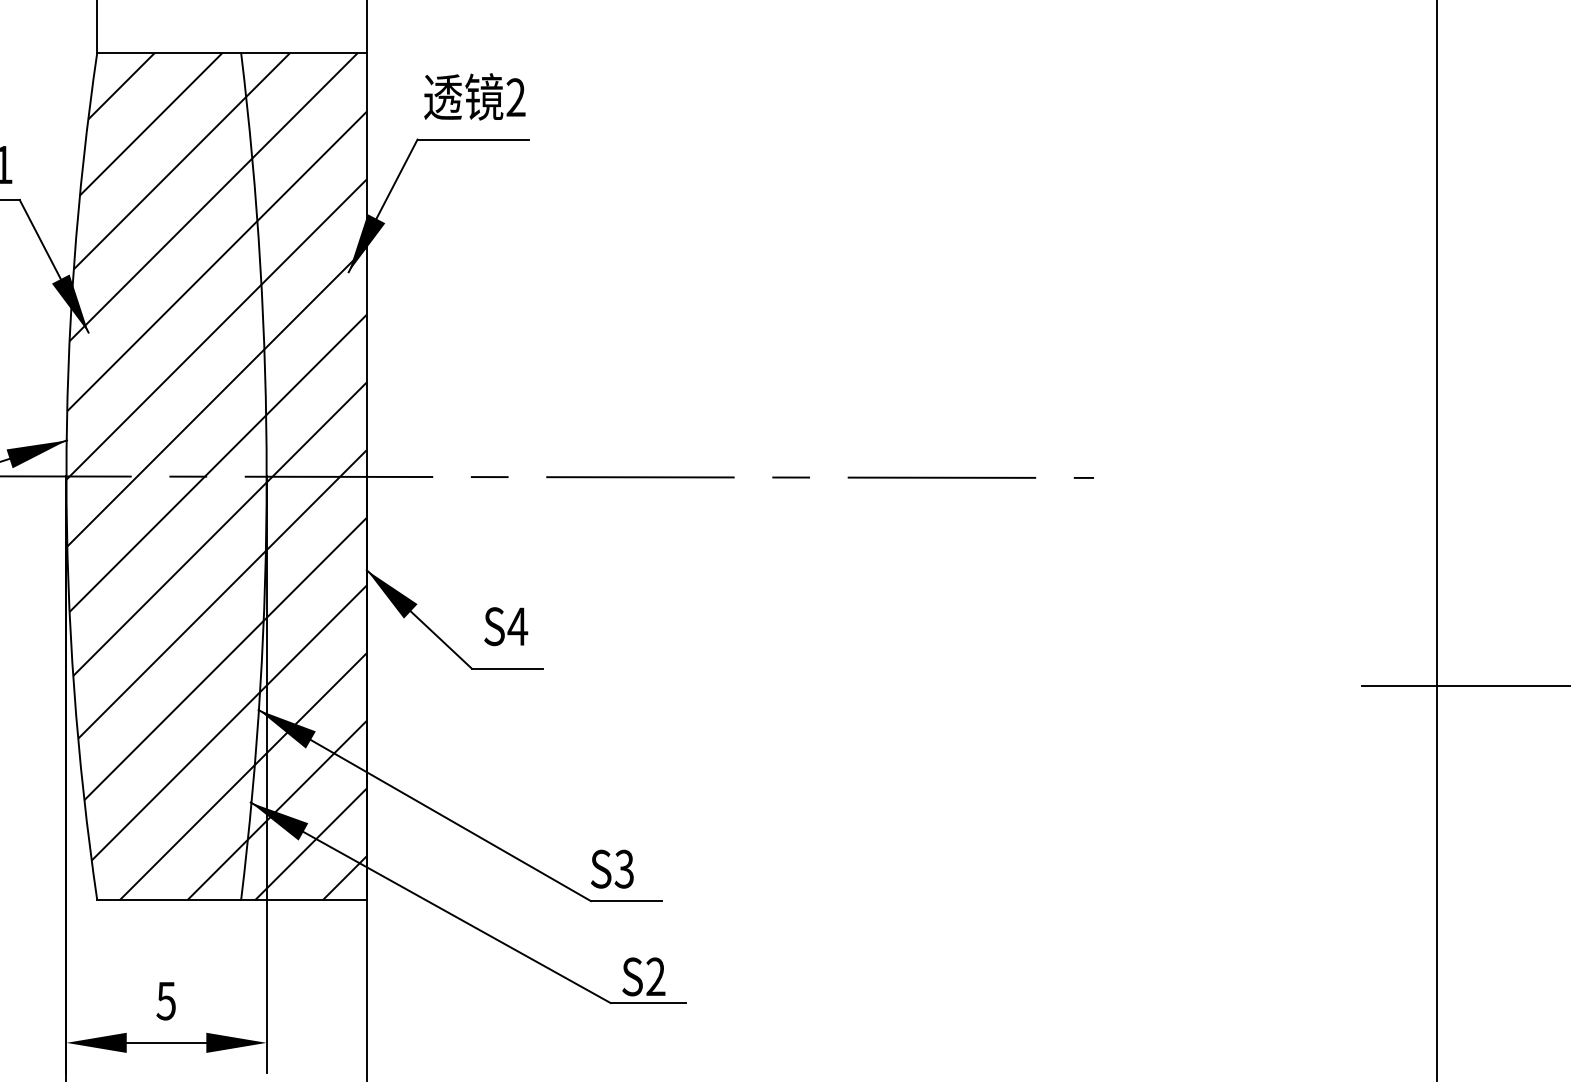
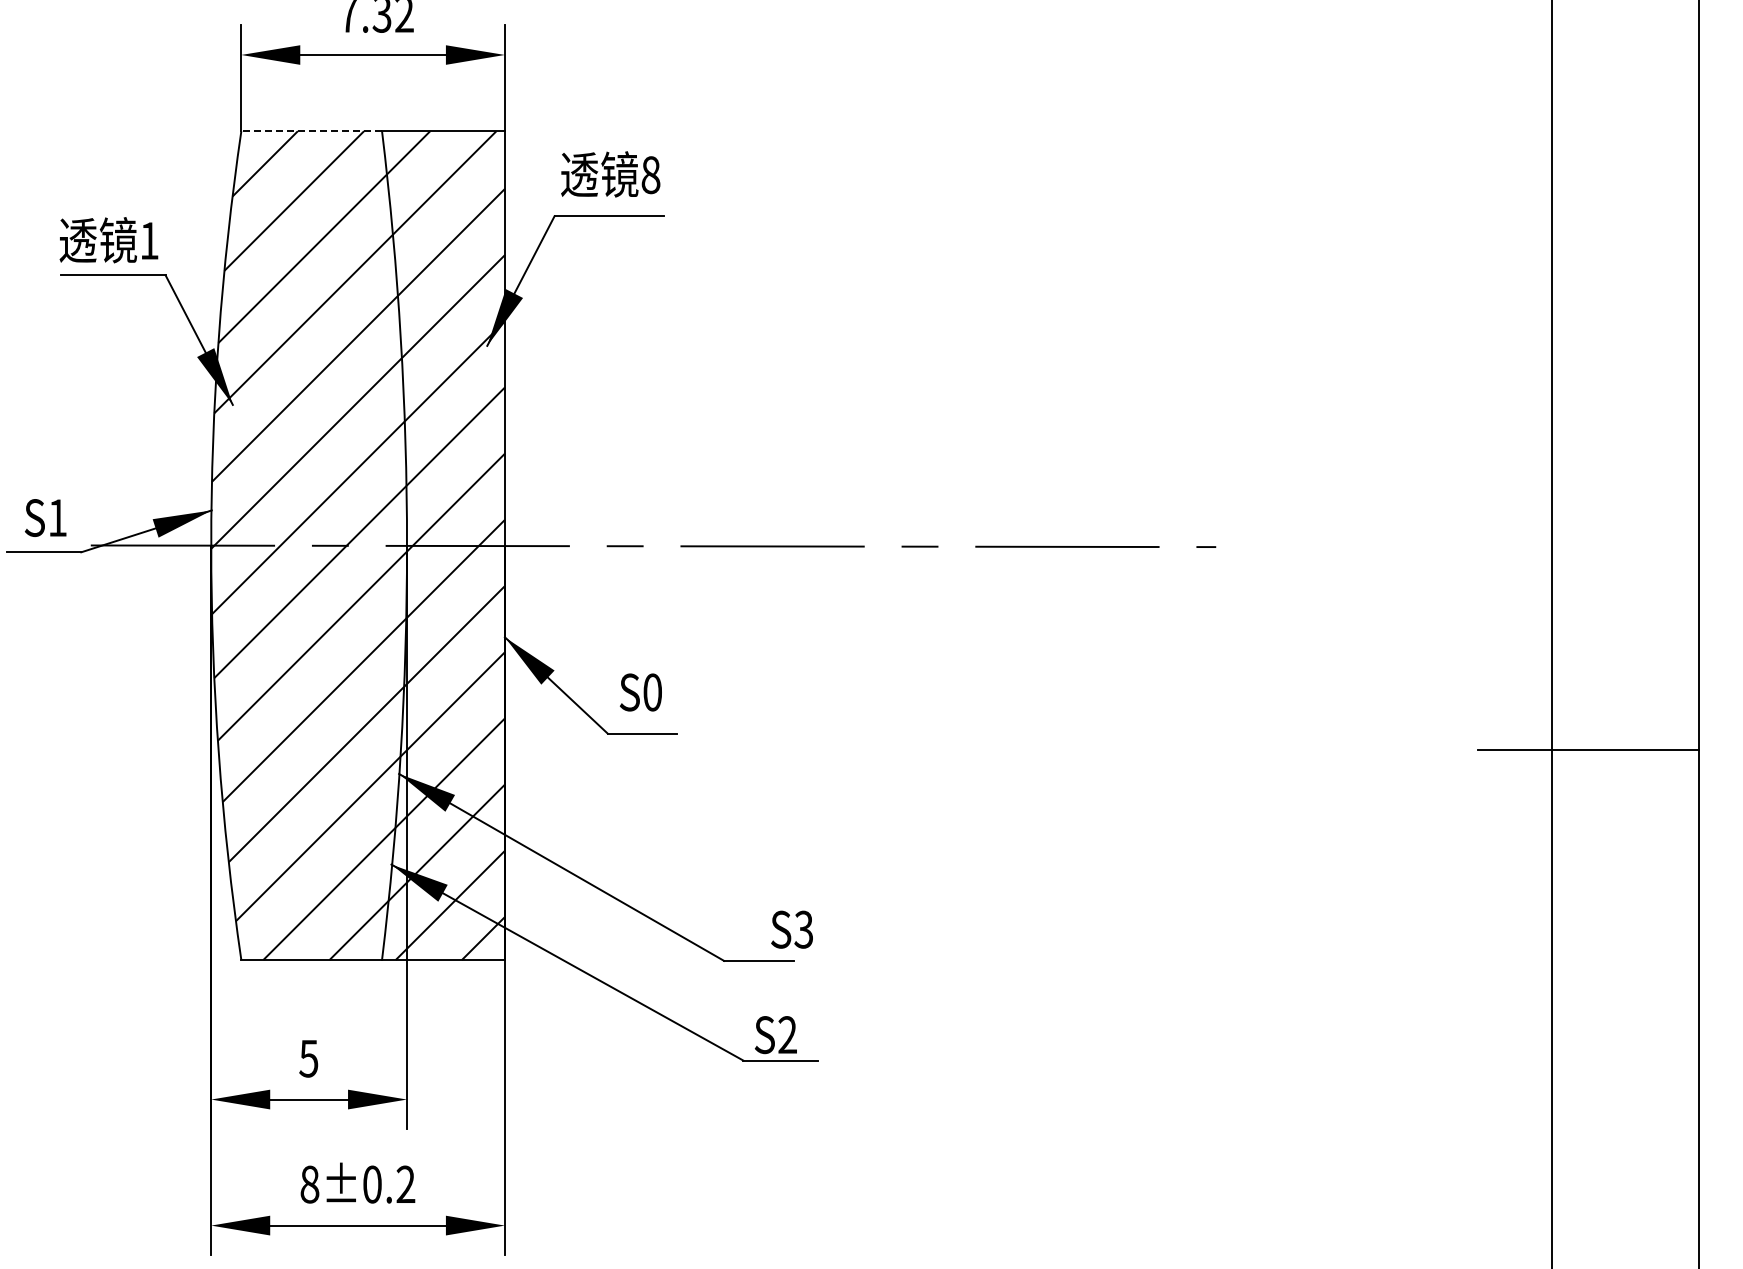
line: (168, 53) -> (311, 131), solid -> dashed
text: (515, 98) -> (650, 175), 2 -> 8
text: (517, 626) -> (652, 692), S4 -> S0
text: (611, 868) -> (791, 929), moved

